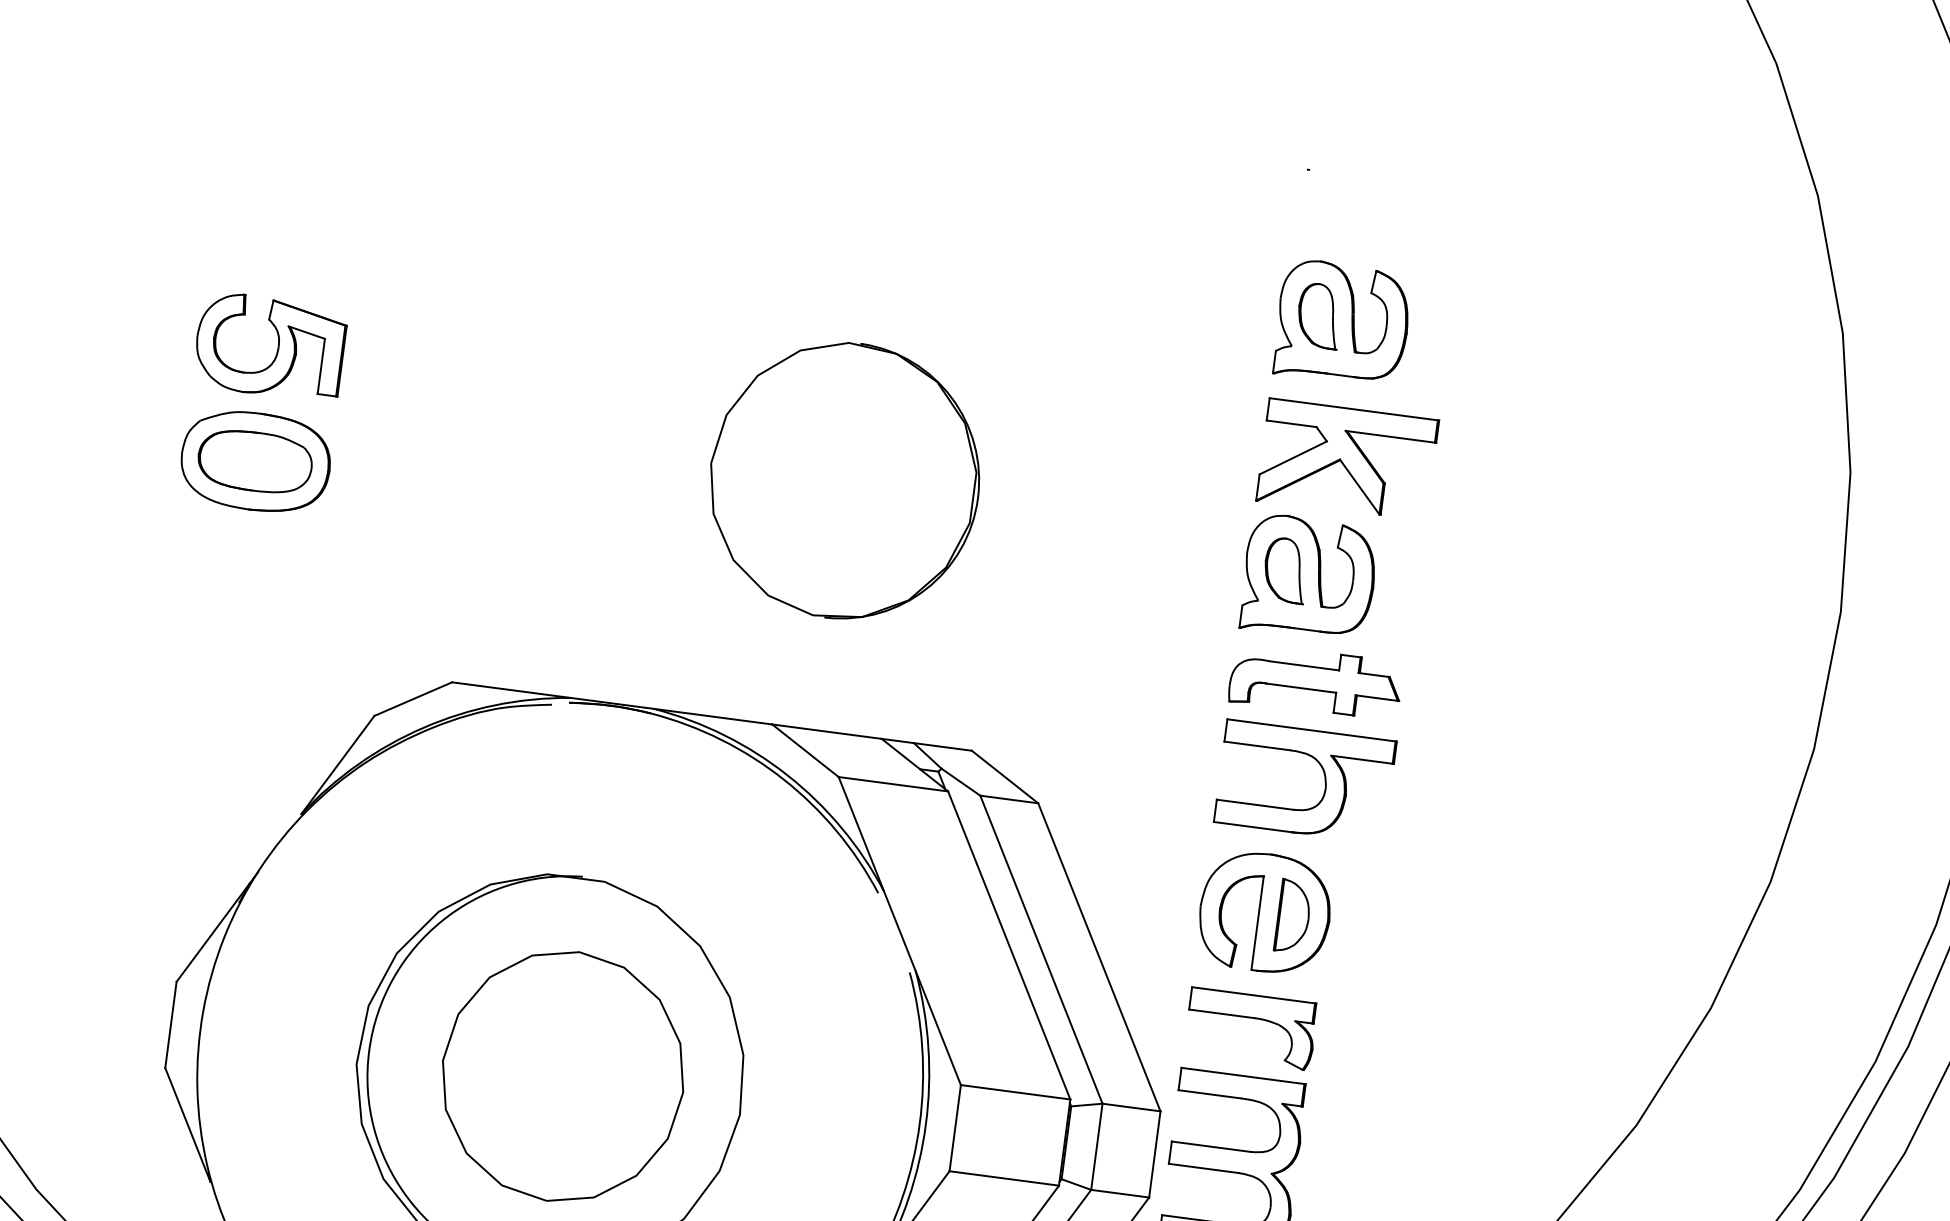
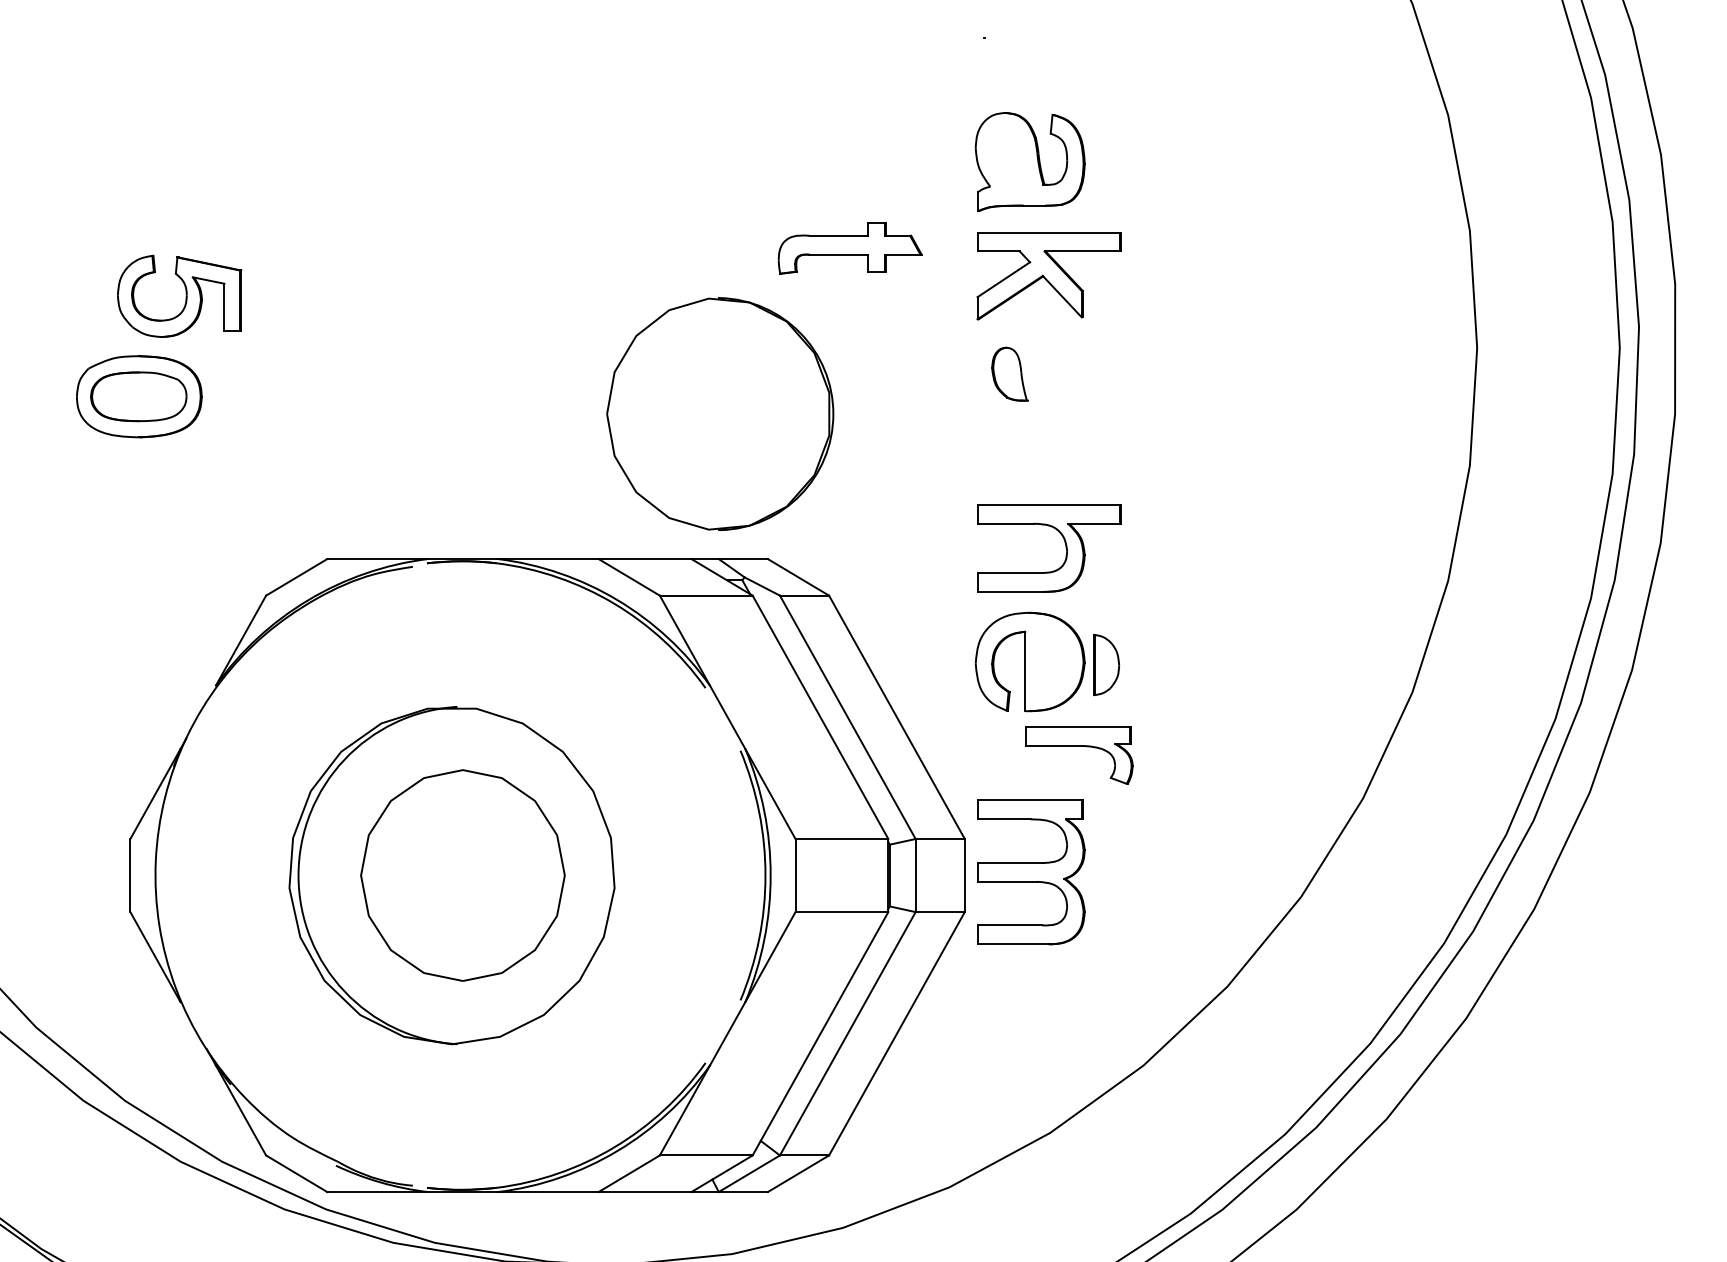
part: (1318, 315) -> (1009, 158), removed
part: (270, 345) -> (179, 295), moved
part: (844, 480) -> (720, 413), moved
part: (1308, 577) -> (1029, 377), removed
part: (1314, 682) -> (849, 248), moved
part: (1293, 917) -> (1106, 665), moved
part: (1252, 1018) -> (1079, 746), moved

